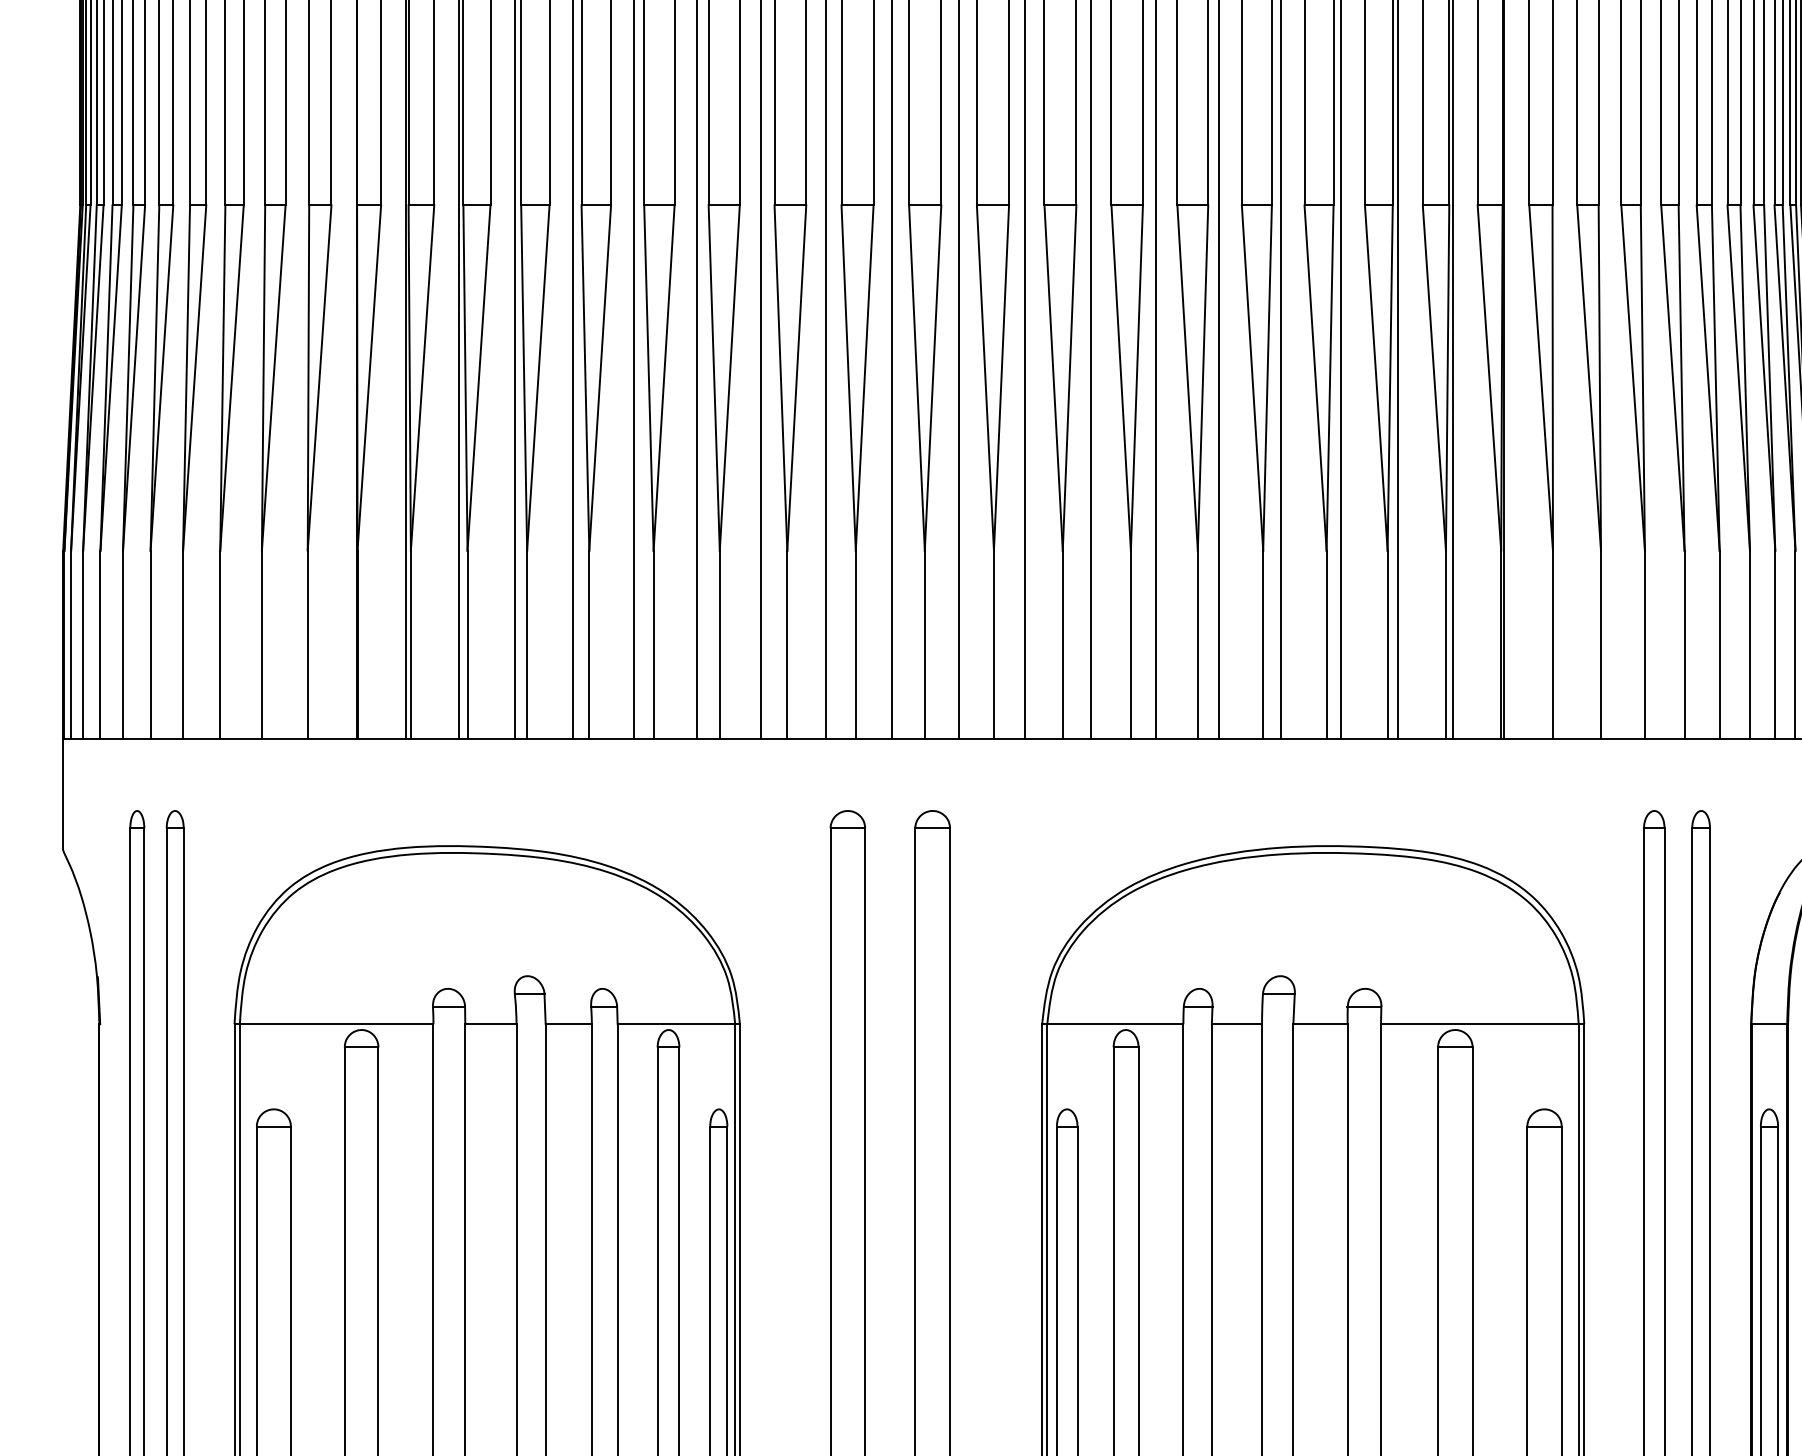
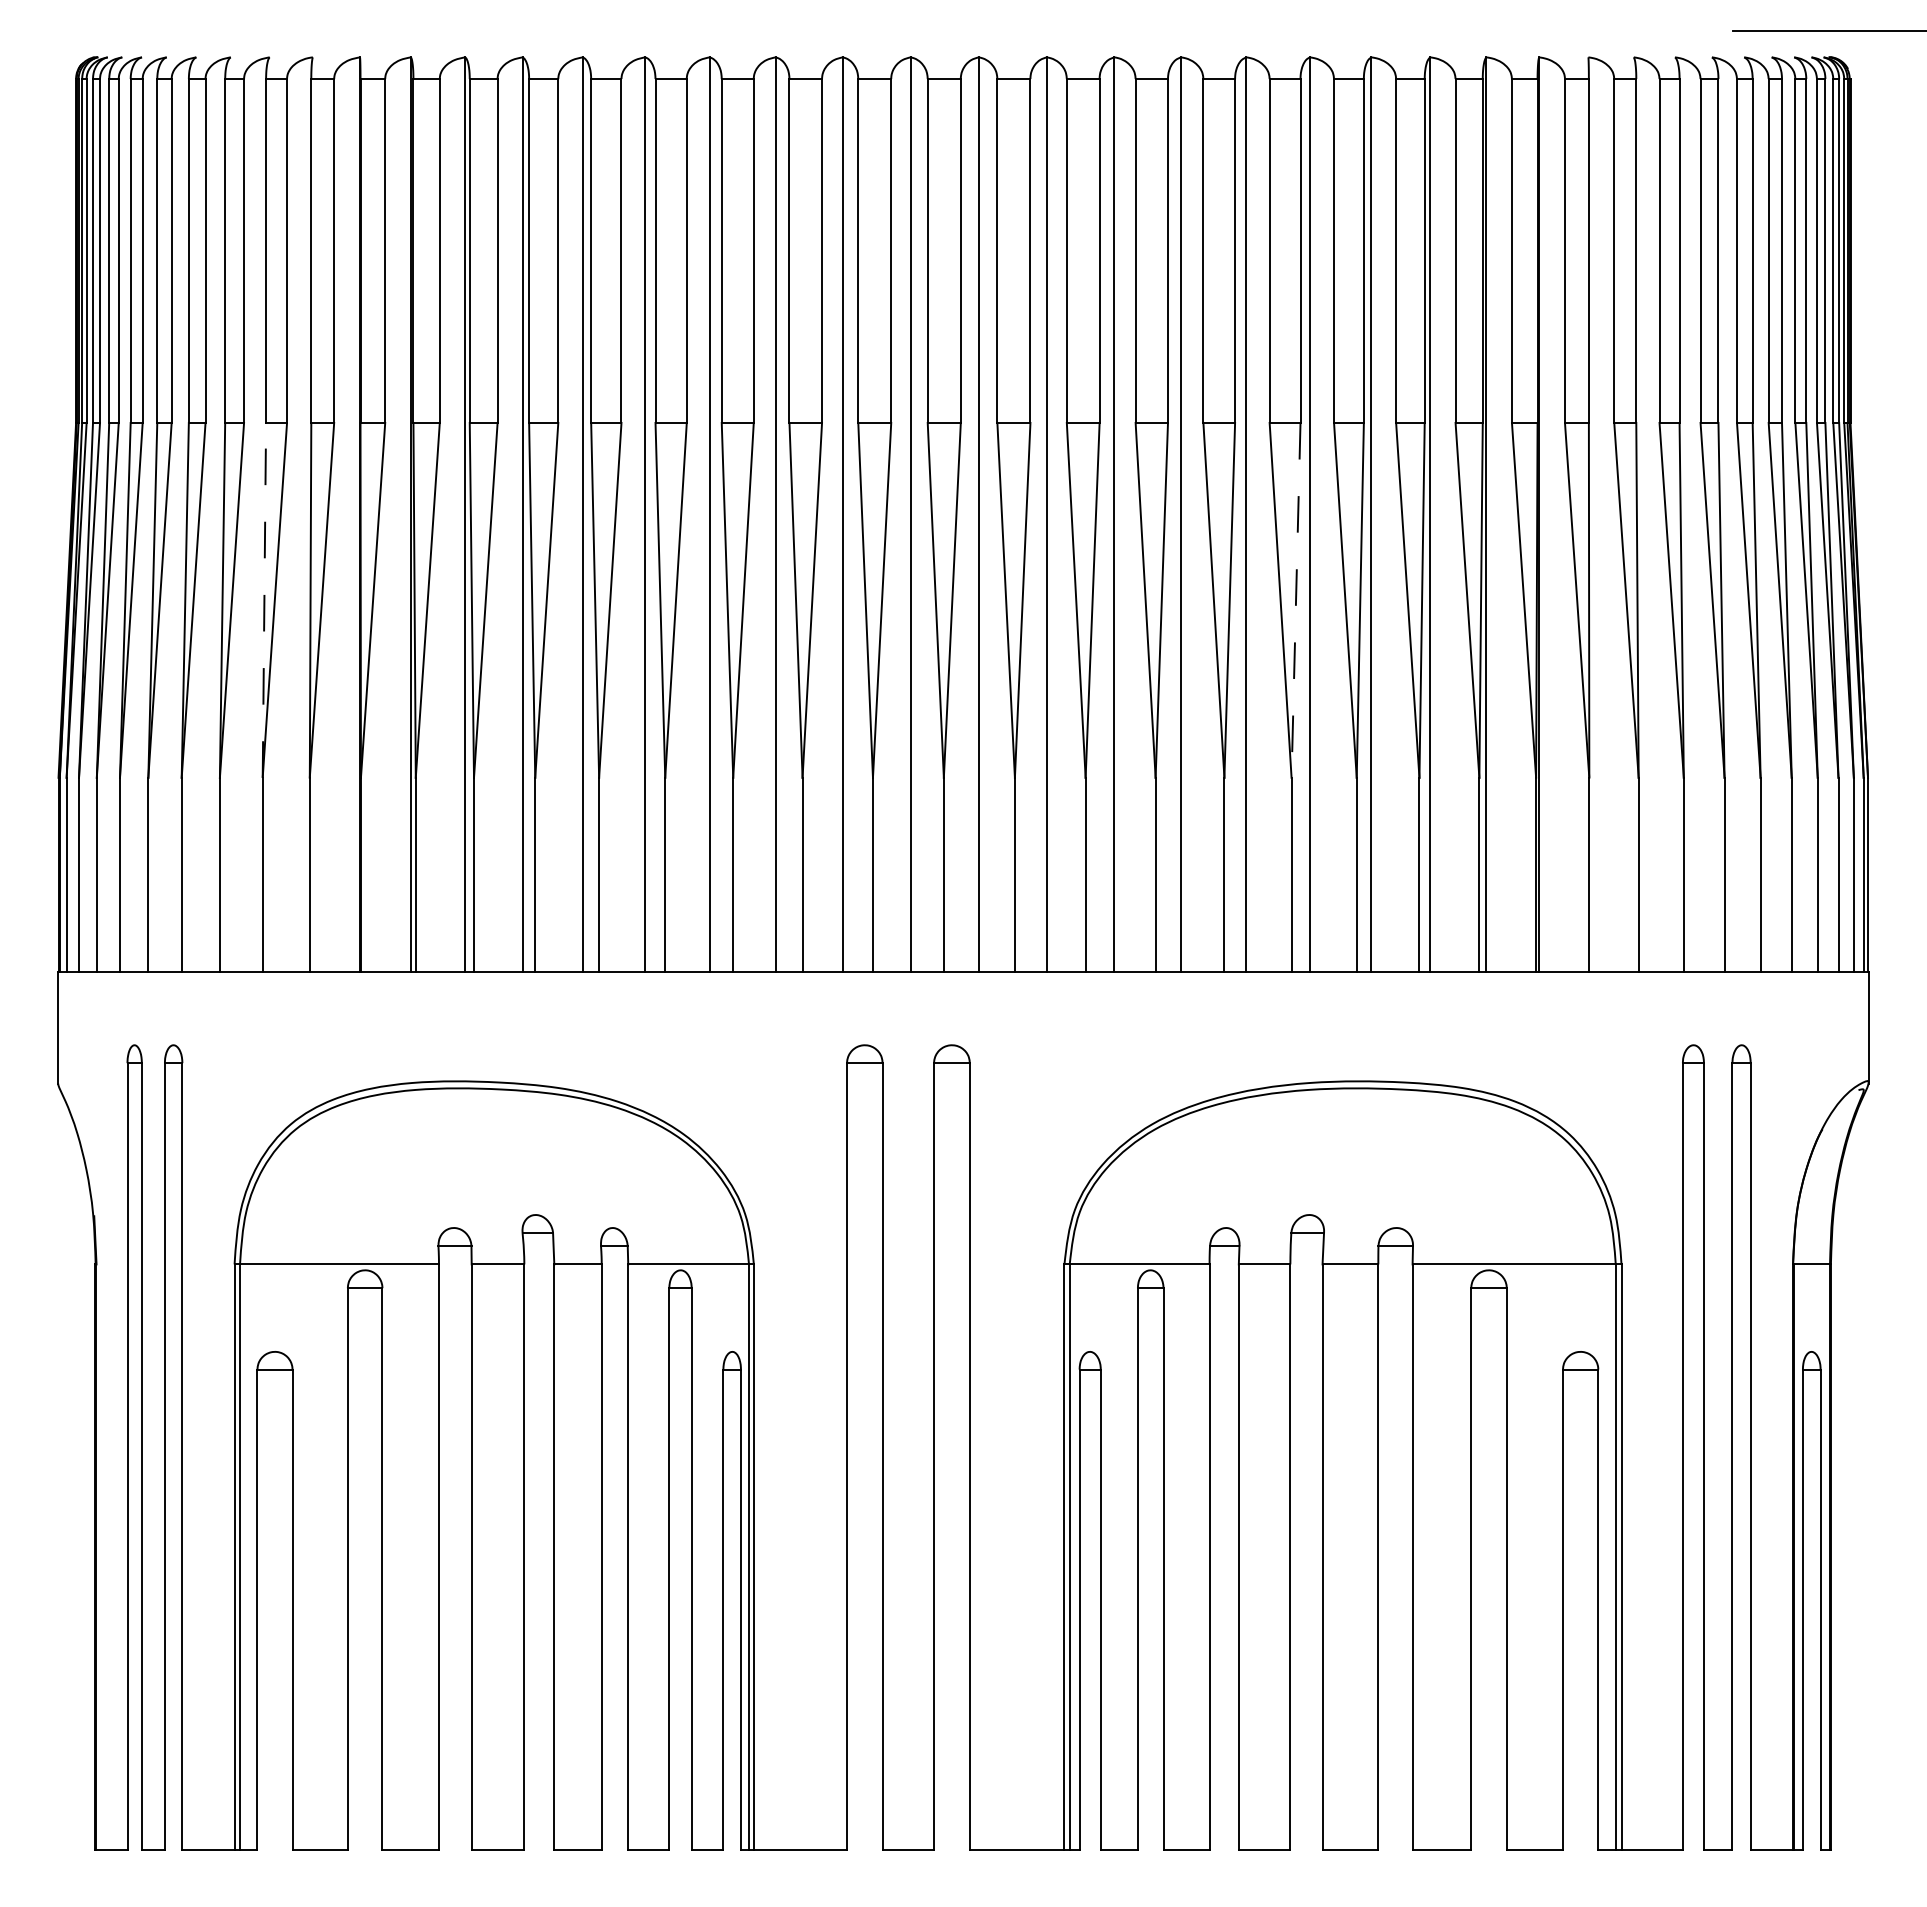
line: (263, 377) -> (264, 599), solid -> dashed
line: (1267, 378) -> (1296, 600), solid -> dashed

